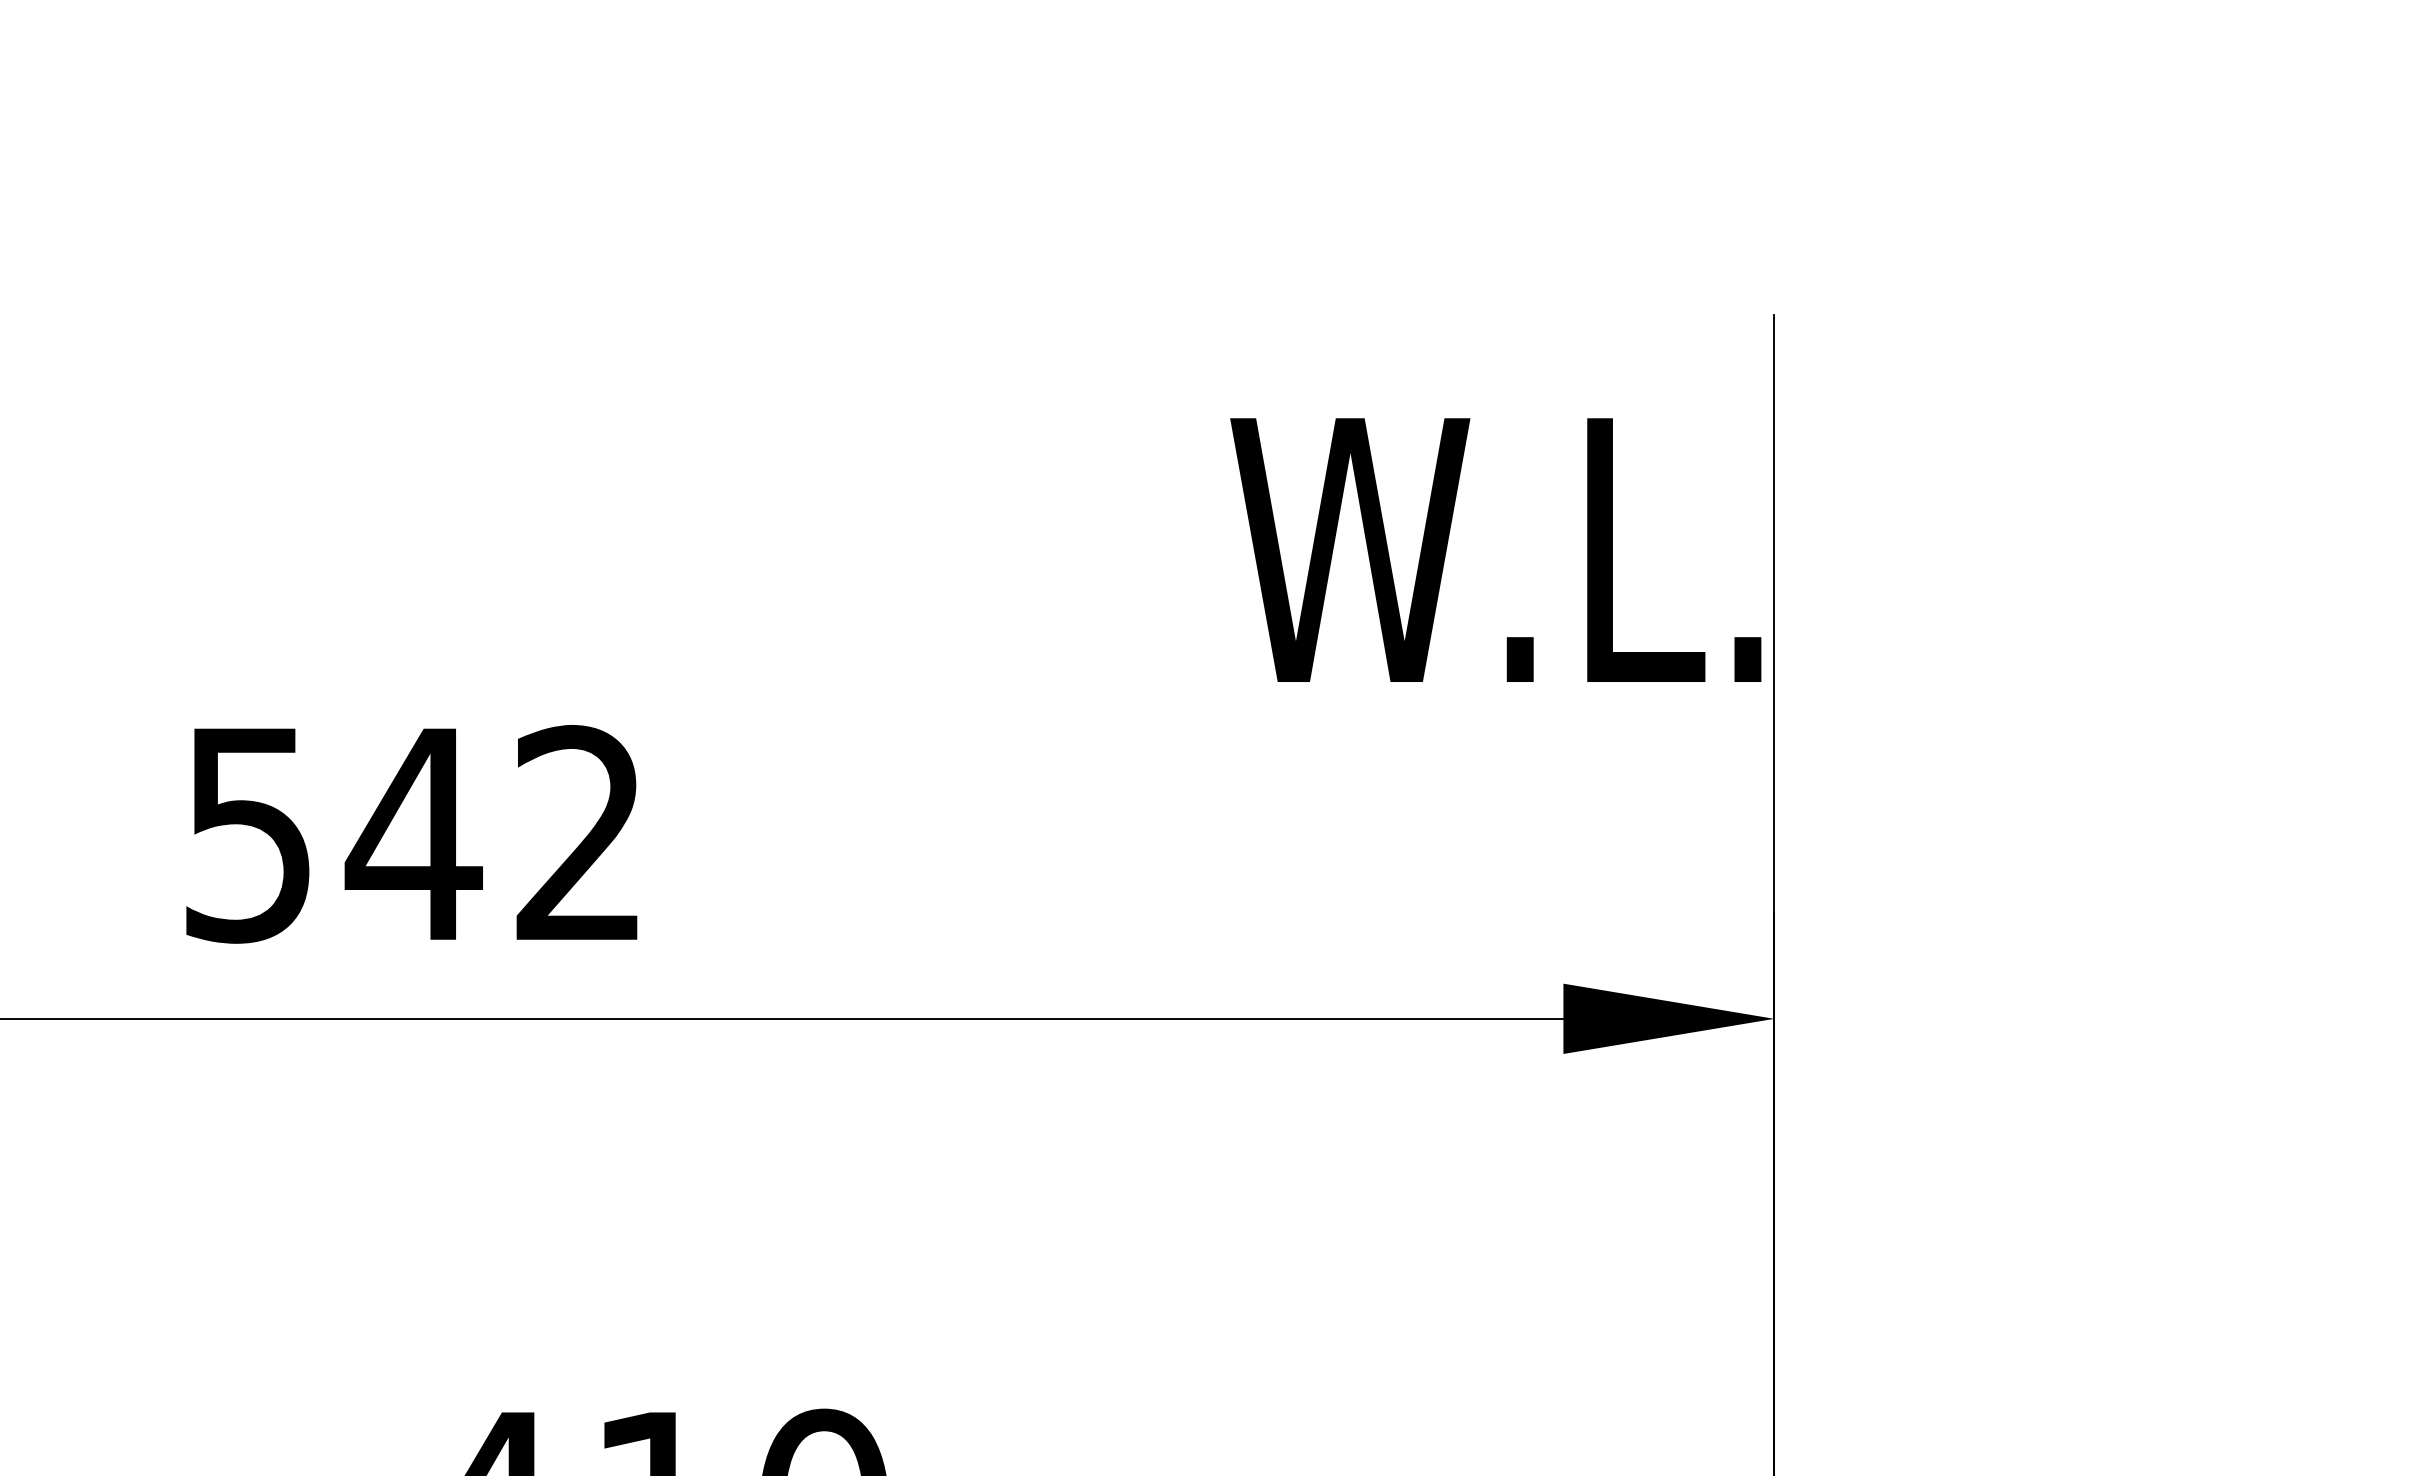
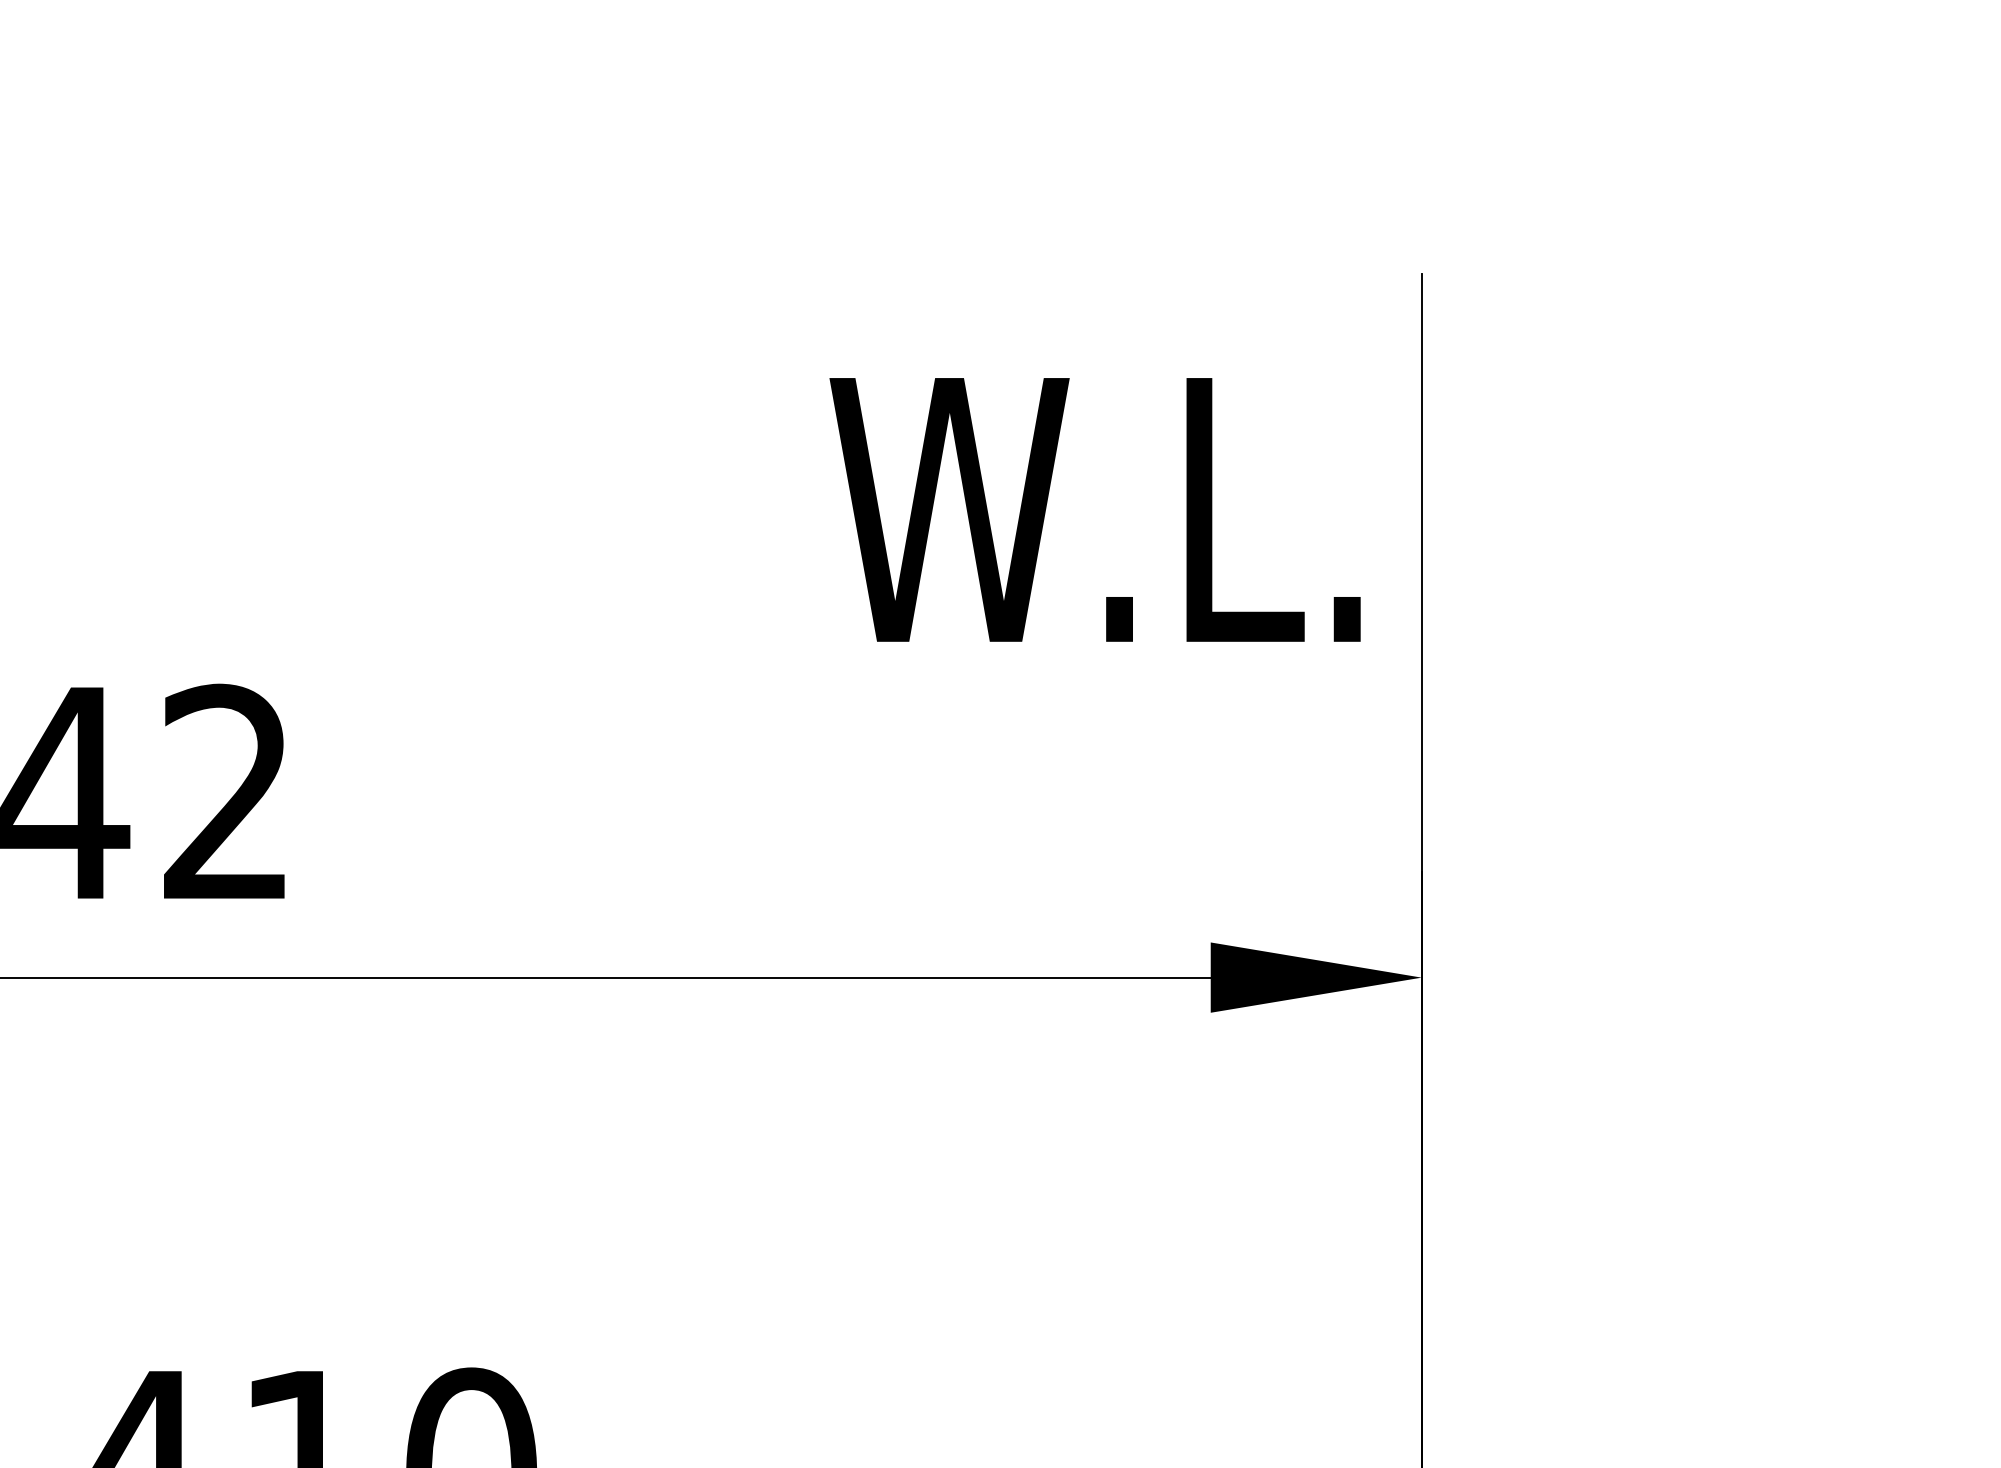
text: (1495, 549) -> (1094, 509), moved

